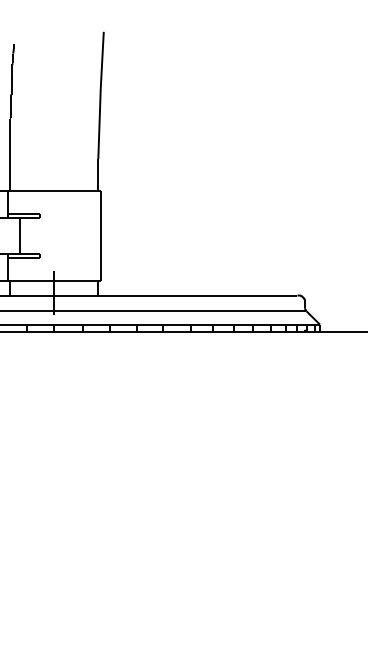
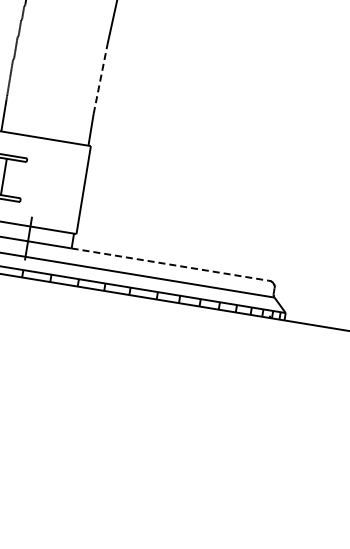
line: (99, 123) -> (100, 78), solid -> dashed
line: (197, 295) -> (169, 264), solid -> dashed

